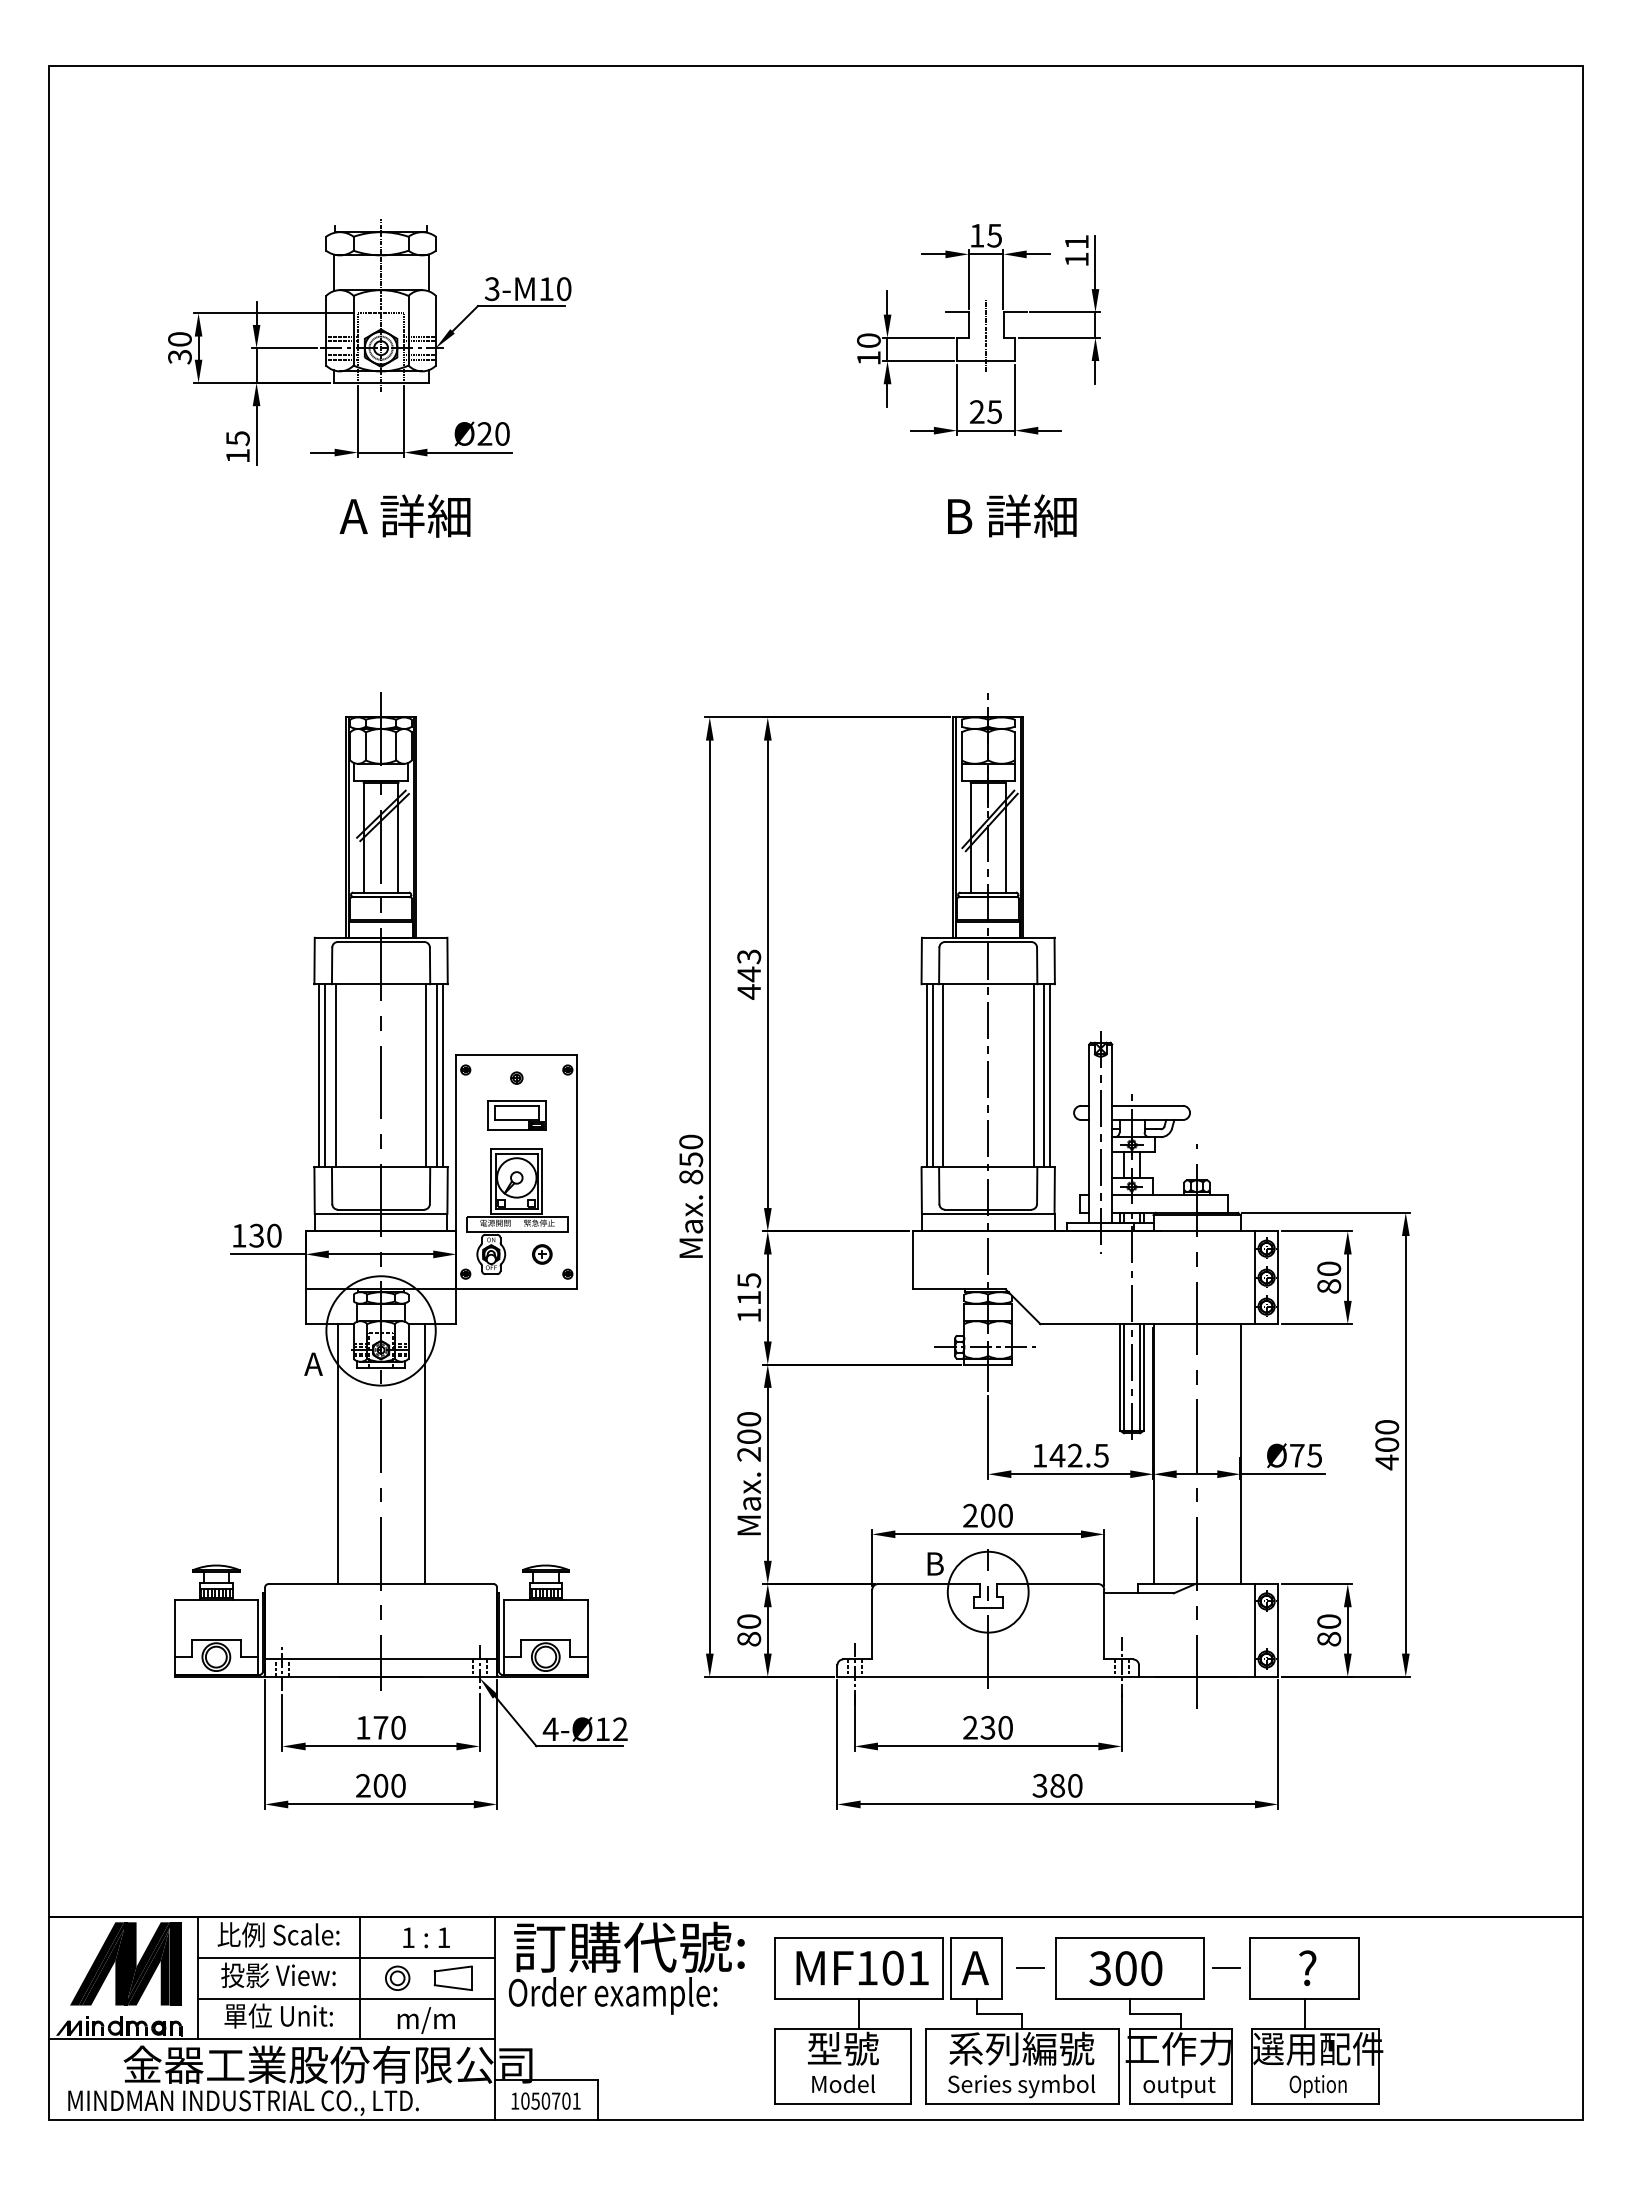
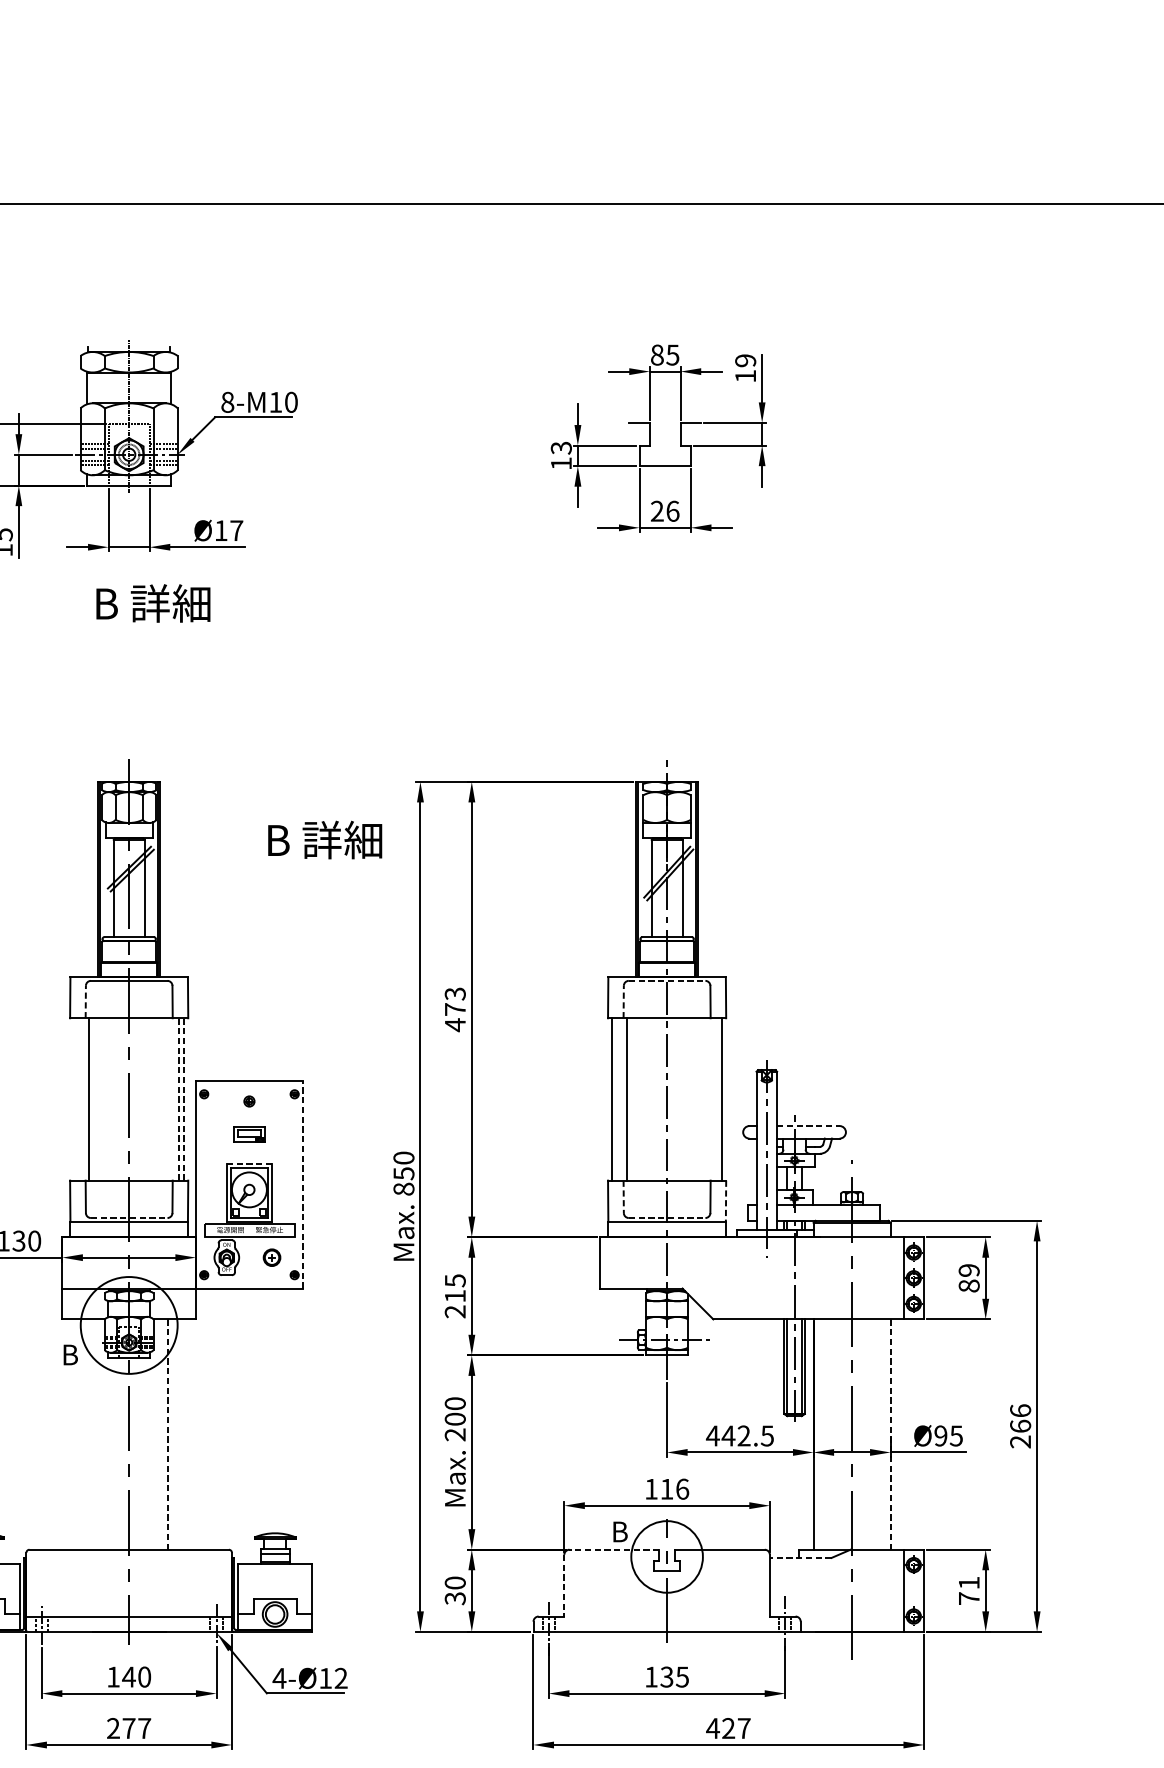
text: (977, 235) -> (657, 354), 15 -> 85
text: (1076, 242) -> (745, 361), 11 -> 19
text: (491, 288) -> (227, 401), 3-M10 -> 8-M10
line: (986, 335) -> (665, 443), removed
text: (868, 340) -> (561, 447), 10 -> 13
text: (994, 411) -> (672, 510), 25 -> 26
text: (493, 433) -> (228, 530), Ø20 -> Ø17
text: (405, 515) -> (150, 602), A 詳細 -> B 詳細
text: (1012, 515) -> (325, 839), moved
line: (988, 942) -> (667, 981), solid -> dashed
line: (332, 965) -> (86, 1001), solid -> dashed
line: (939, 965) -> (623, 1001), solid -> dashed
text: (748, 974) -> (454, 1009), 443 -> 473
line: (319, 1075) -> (74, 1099), removed
line: (325, 1075) -> (79, 1099), removed
line: (426, 1075) -> (169, 1099), removed
line: (436, 1075) -> (178, 1099), solid -> dashed
line: (442, 1075) -> (183, 1099), solid -> dashed
line: (932, 1075) -> (617, 1099), removed
line: (1033, 1075) -> (707, 1099), removed
line: (1043, 1075) -> (716, 1099), removed
line: (1148, 1105) -> (809, 1125), solid -> dashed
part: (516, 1115) -> (249, 1134), size x0.6
line: (516, 1148) -> (249, 1163), solid -> dashed
line: (577, 1171) -> (303, 1184), solid -> dashed
line: (939, 1186) -> (623, 1197), solid -> dashed
line: (1054, 1191) -> (725, 1201), solid -> dashed
line: (381, 1209) -> (129, 1217), solid -> dashed
line: (988, 1209) -> (667, 1217), solid -> dashed
text: (1329, 1268) -> (969, 1270), 80 -> 89
text: (748, 1315) -> (454, 1311), 115 -> 215
text: (313, 1363) -> (69, 1354), A -> B
text: (1387, 1444) -> (1020, 1426), 400 -> 266
line: (337, 1454) -> (90, 1434), removed
line: (424, 1454) -> (167, 1434), solid -> dashed
line: (1240, 1454) -> (890, 1434), solid -> dashed
text: (1039, 1455) -> (712, 1435), 142.5 -> 442.5
text: (1297, 1455) -> (941, 1435), Ø75 -> Ø95
text: (988, 1515) -> (667, 1488), 200 -> 116
line: (928, 1584) -> (614, 1550), solid -> dashed
hatch: (546, 1593) -> (275, 1558), removed
line: (1139, 1593) -> (801, 1558), solid -> dashed
line: (872, 1624) -> (564, 1585), solid -> dashed
text: (1329, 1630) -> (969, 1590), 80 -> 71
text: (748, 1639) -> (454, 1598), 80 -> 30
text: (380, 1727) -> (128, 1676), 170 -> 140
text: (987, 1727) -> (666, 1676), 230 -> 135
text: (389, 1785) -> (136, 1728), 200 -> 277
text: (1057, 1785) -> (728, 1728), 380 -> 427

